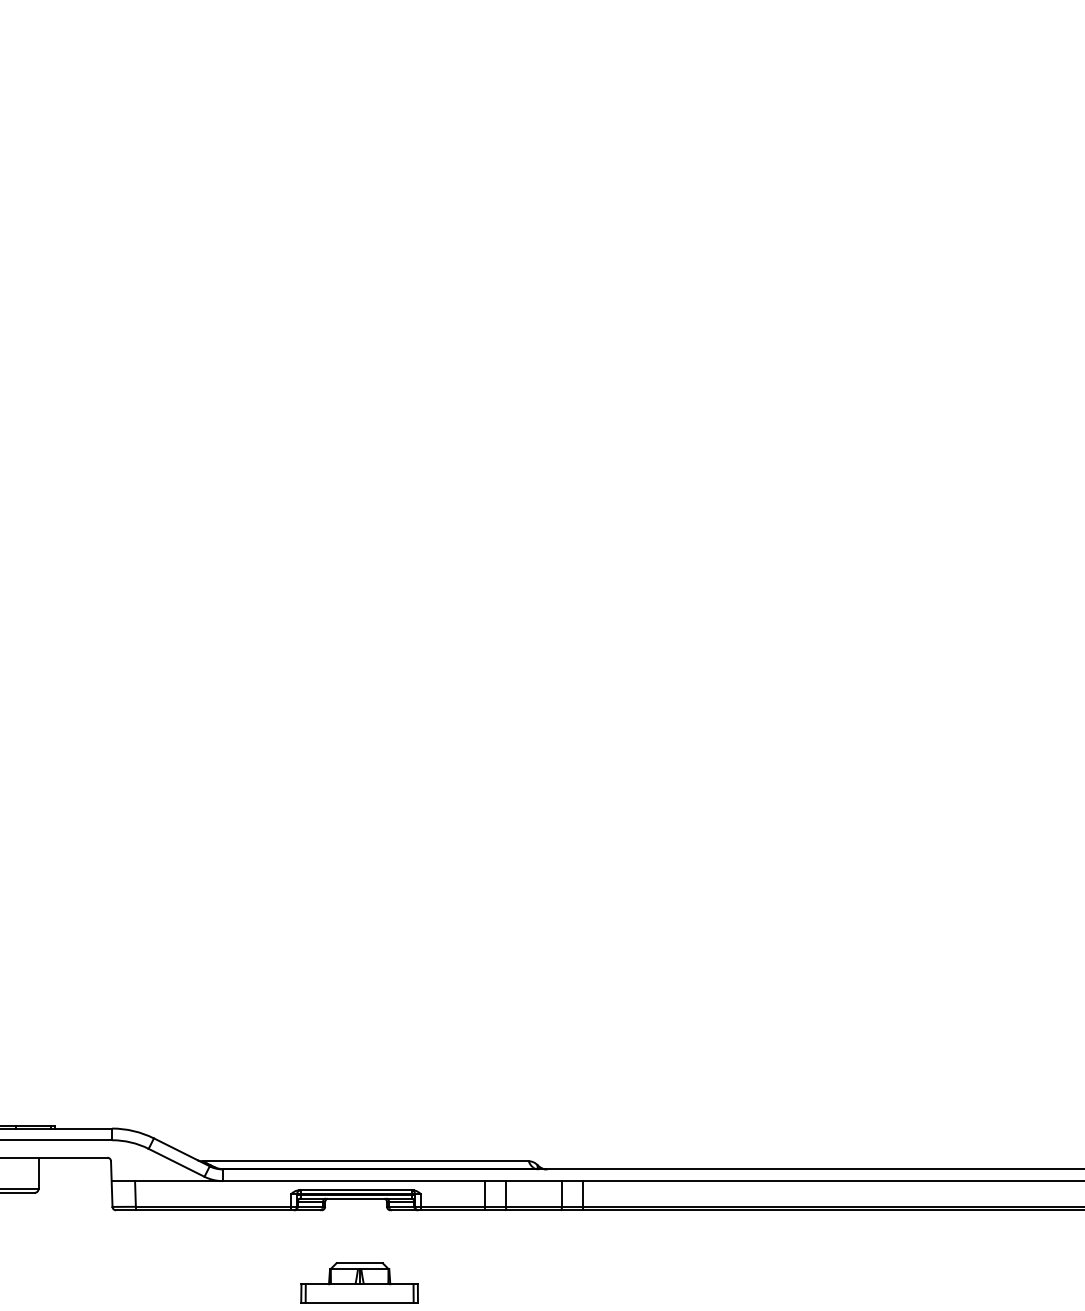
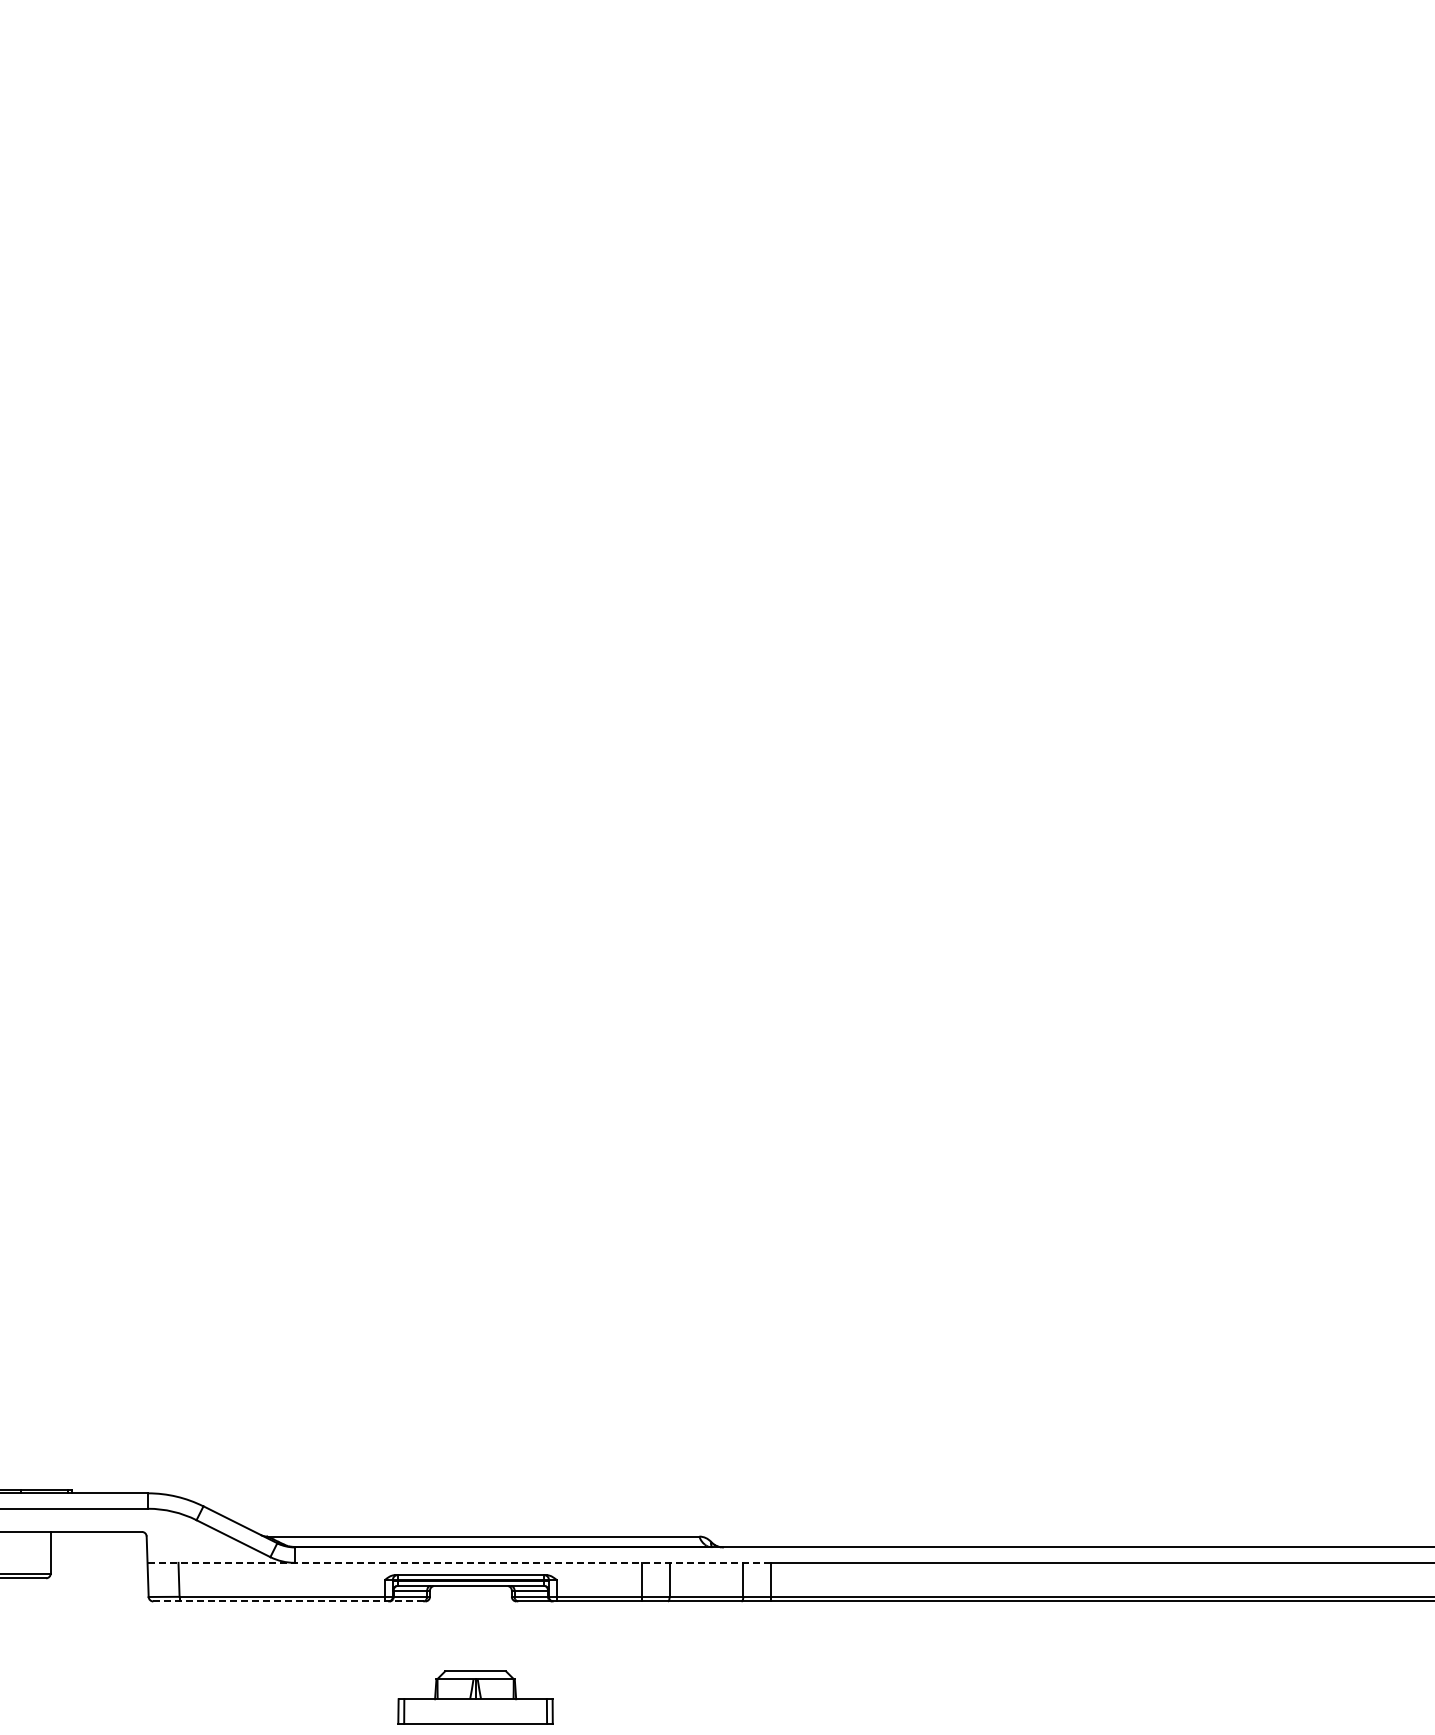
line: (347, 1180) -> (459, 1562), solid -> dashed
line: (218, 1210) -> (289, 1601), solid -> dashed

